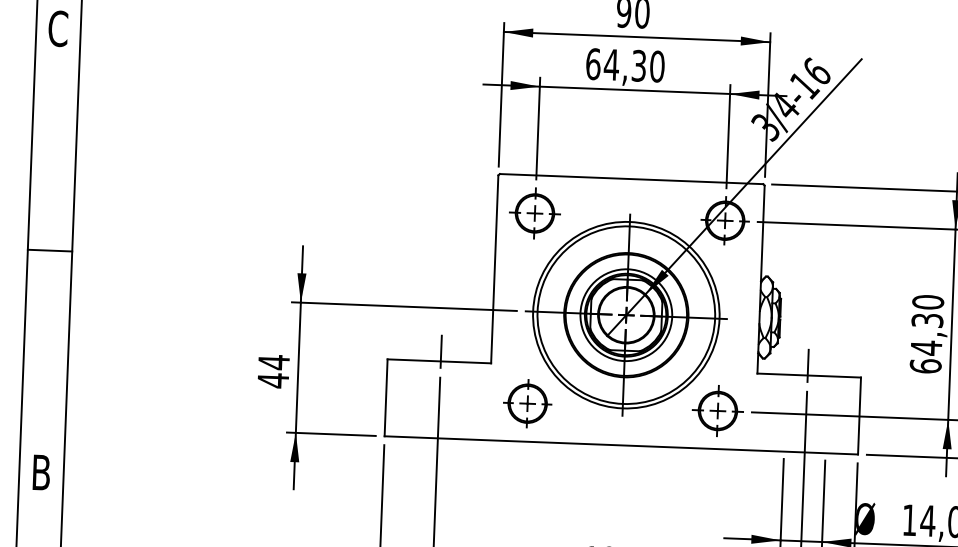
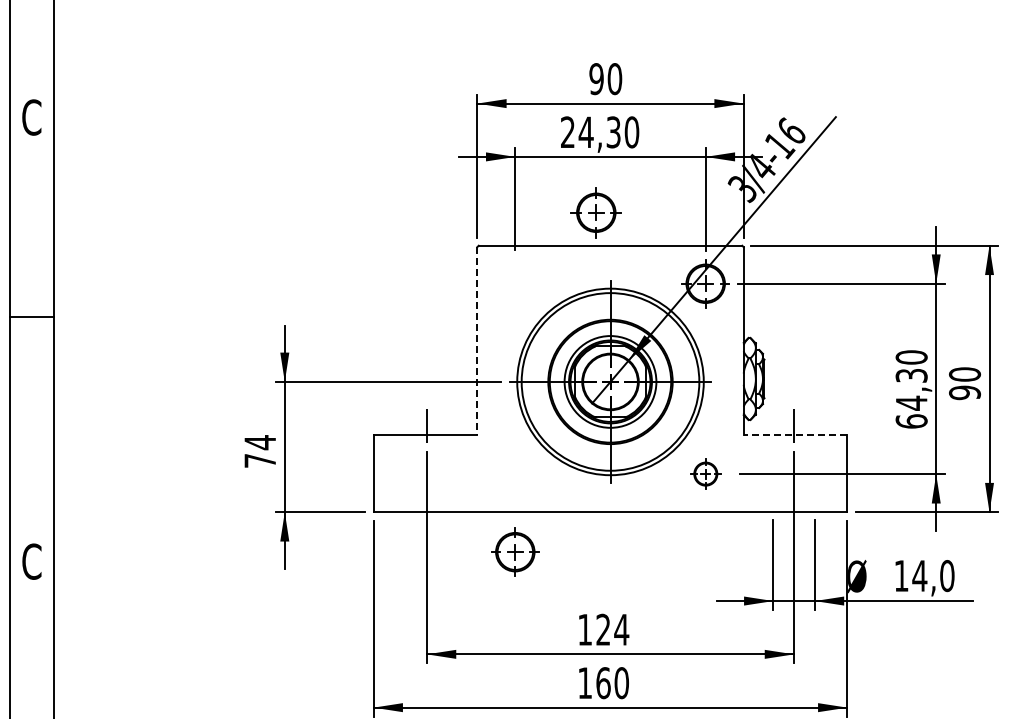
text: (592, 64) -> (567, 132), 64,30 -> 24,30
part: (534, 213) -> (595, 212), moved
line: (49, 250) -> (31, 316), moved
line: (494, 269) -> (477, 341), solid -> dashed
line: (809, 375) -> (795, 435), solid -> dashed
text: (272, 380) -> (259, 460), 44 -> 74
part: (527, 403) -> (515, 551), moved
part: (717, 410) -> (705, 473), size x0.6
text: (40, 472) -> (31, 561), B -> C

